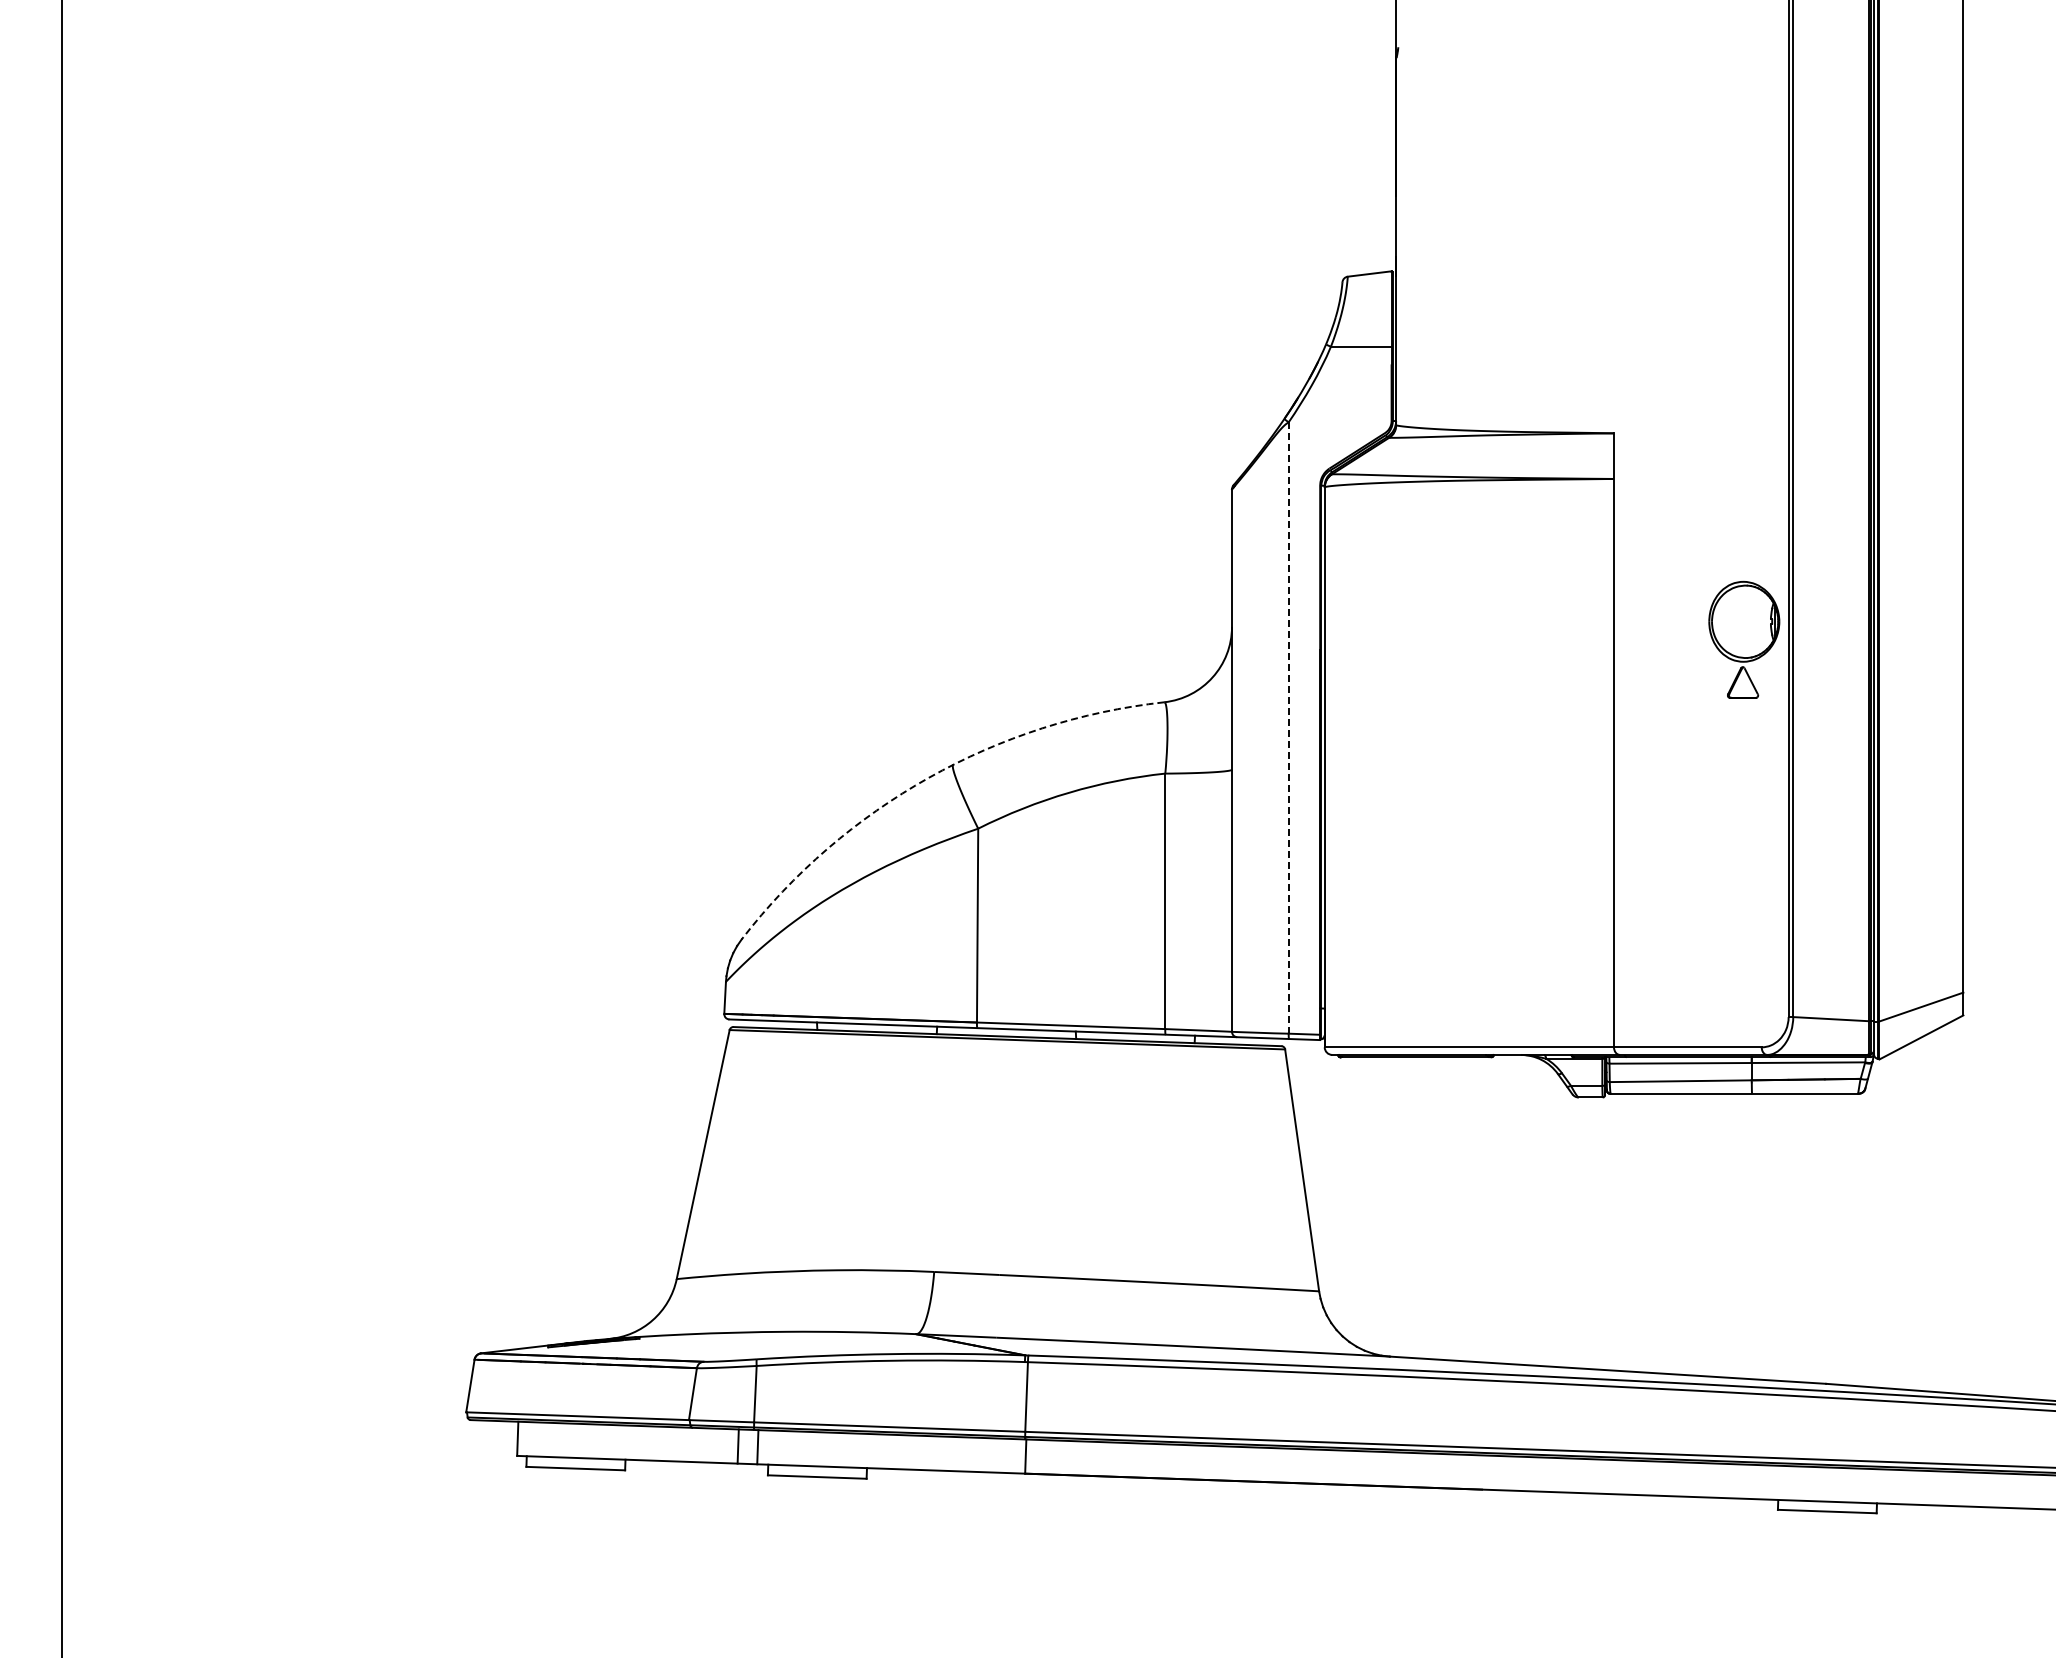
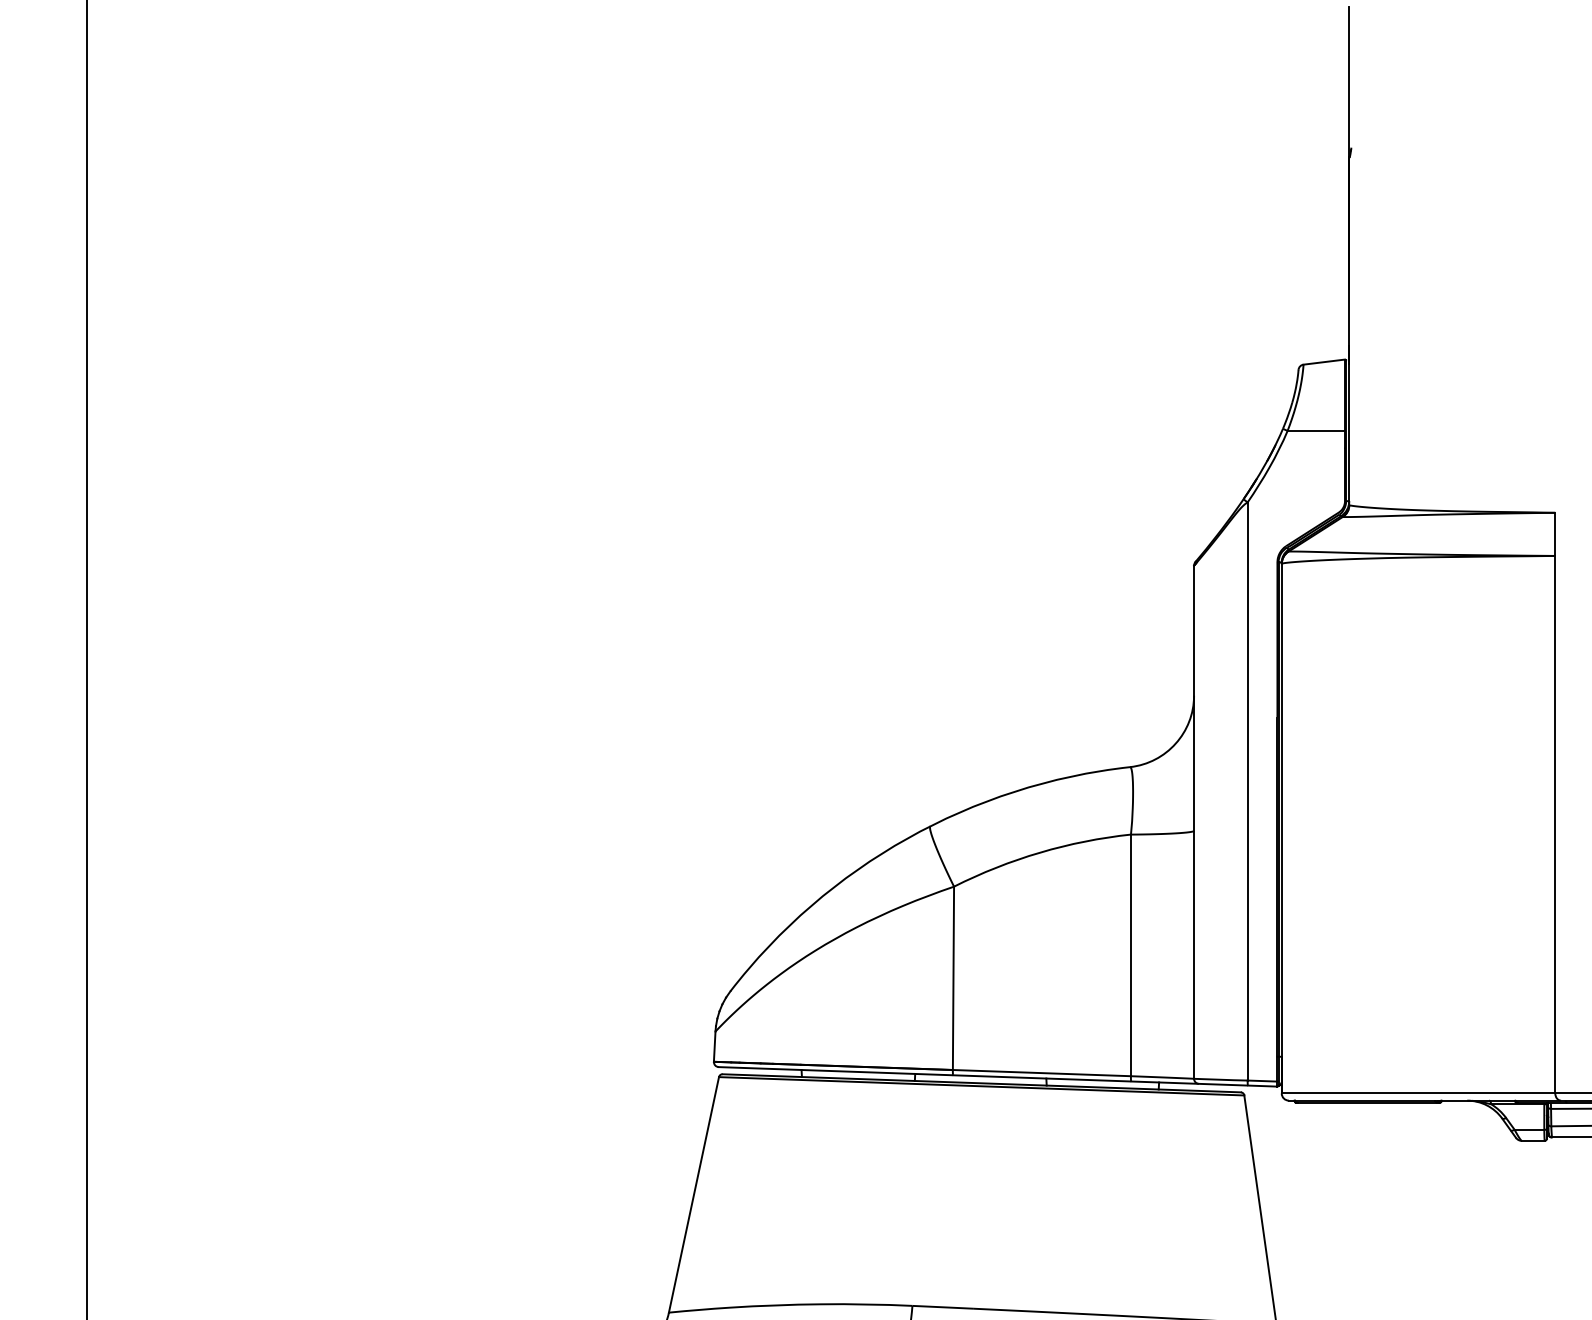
line: (1288, 728) -> (1247, 791), dashed -> solid
arc: (928, 777) -> (907, 838), dashed -> solid

